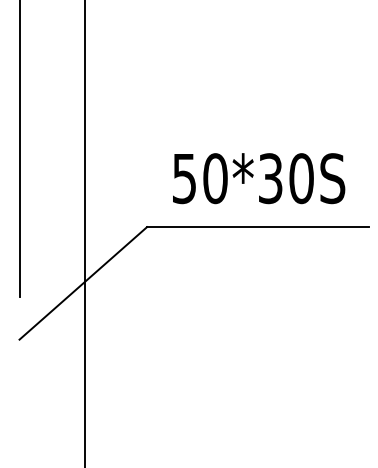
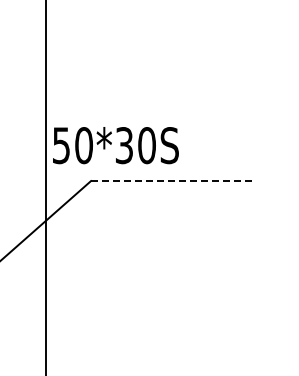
text: (258, 178) -> (115, 145), moved
line: (258, 227) -> (172, 181), solid -> dashed

